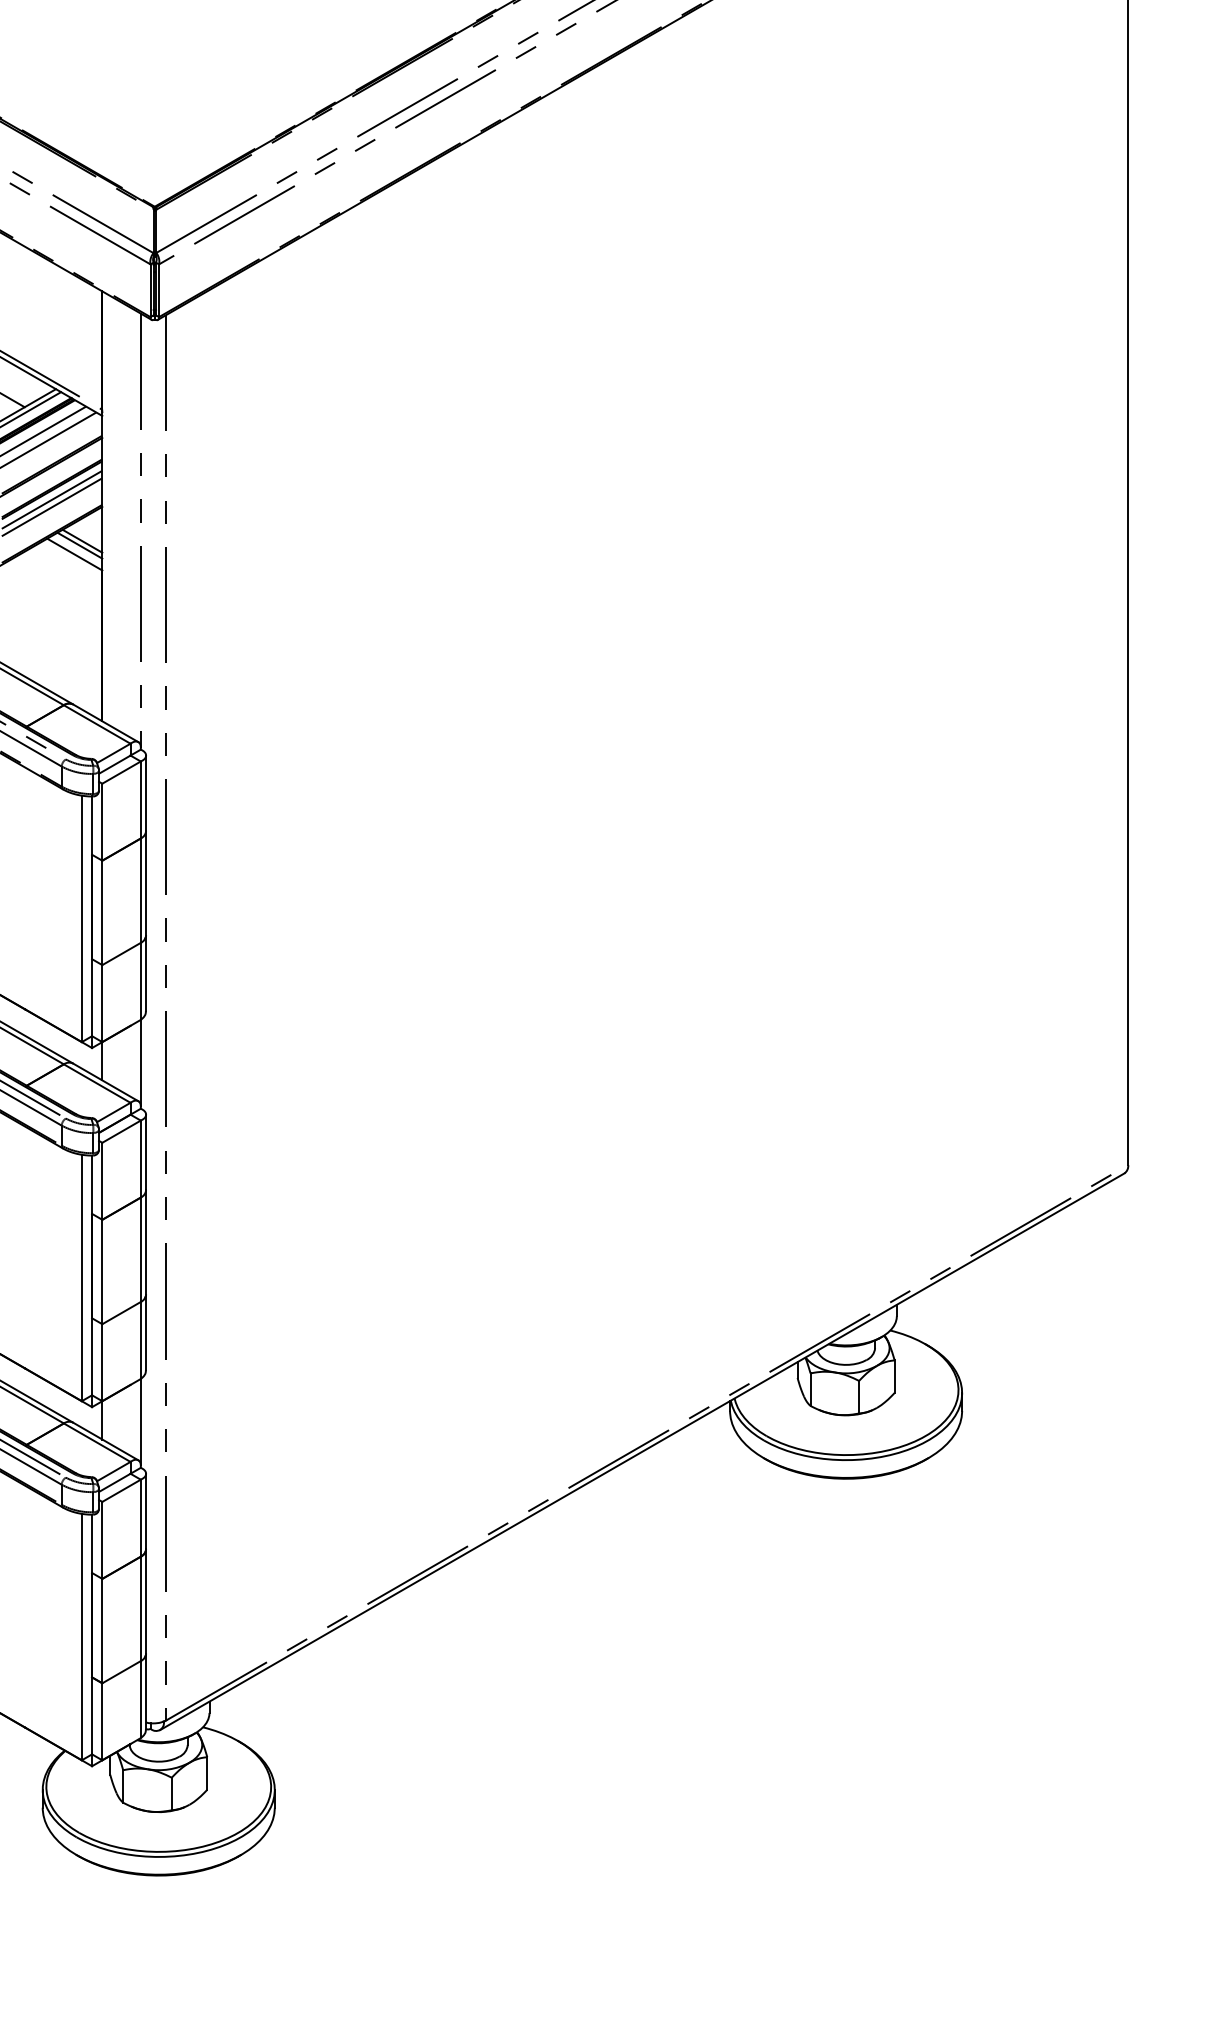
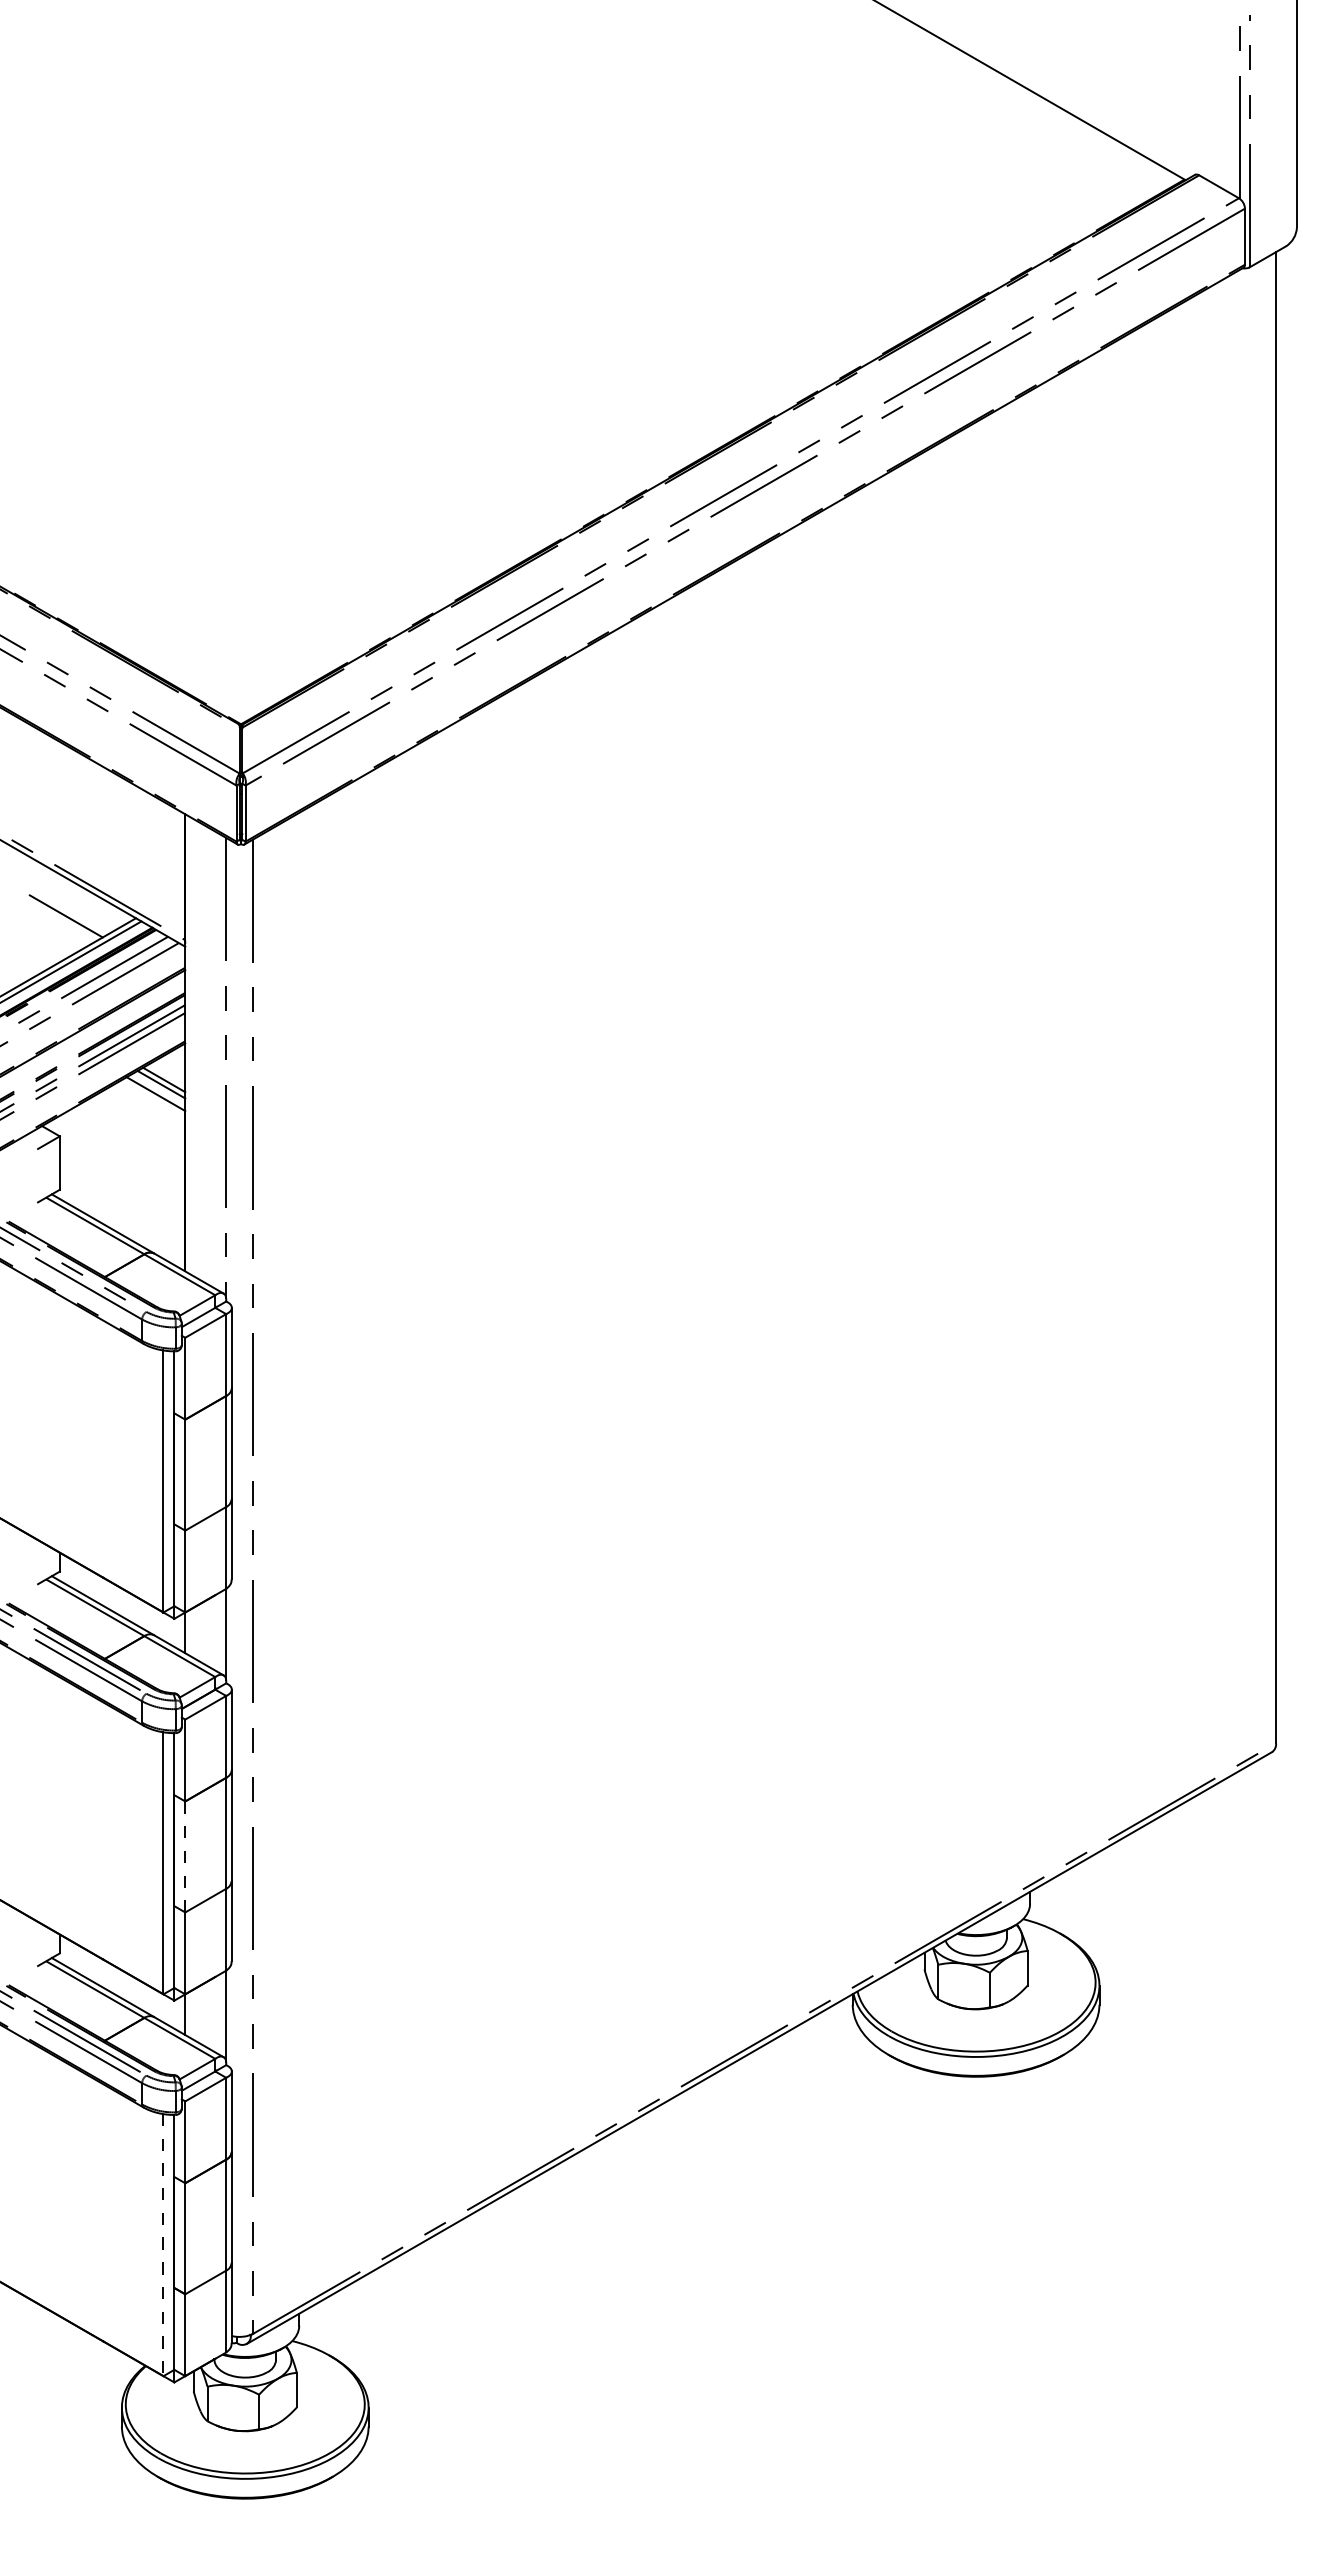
line: (102, 1271) -> (185, 1856), solid -> dashed
line: (81, 1637) -> (163, 2245), solid -> dashed

